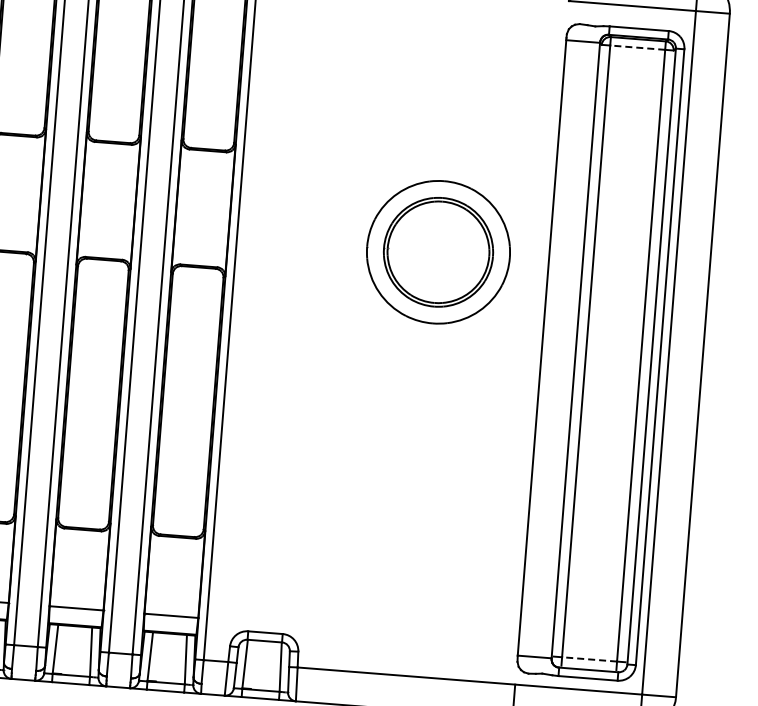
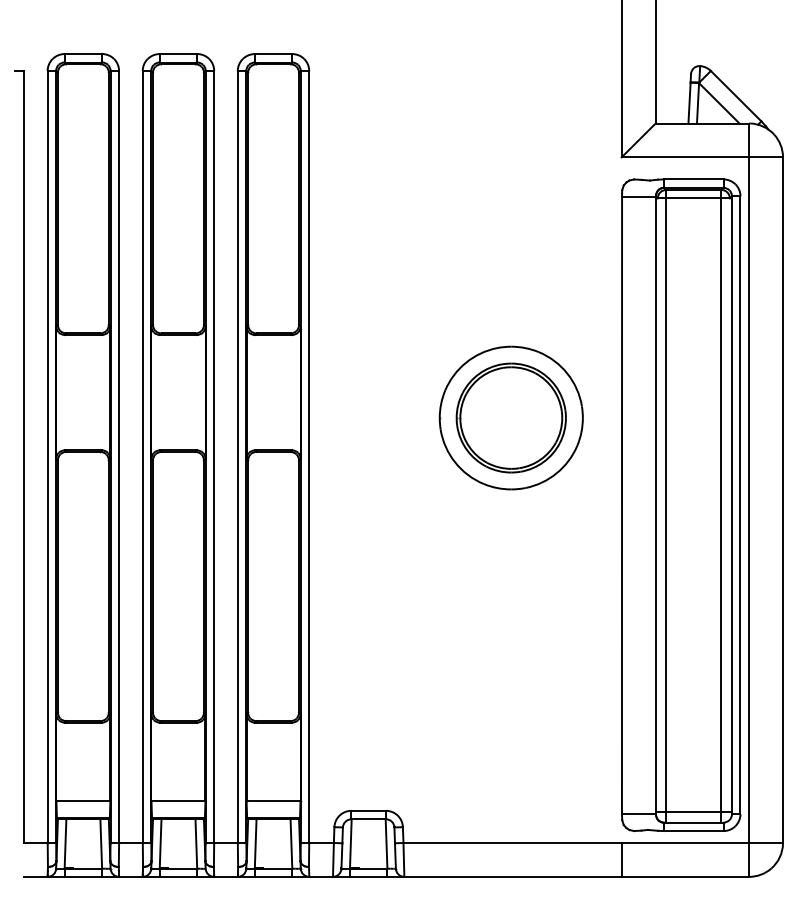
line: (637, 47) -> (693, 198), dashed -> solid
line: (589, 659) -> (693, 812), dashed -> solid

